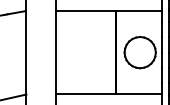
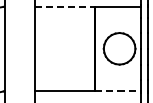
line: (86, 11) -> (65, 7), solid -> dashed
line: (138, 93) -> (117, 90), solid -> dashed

